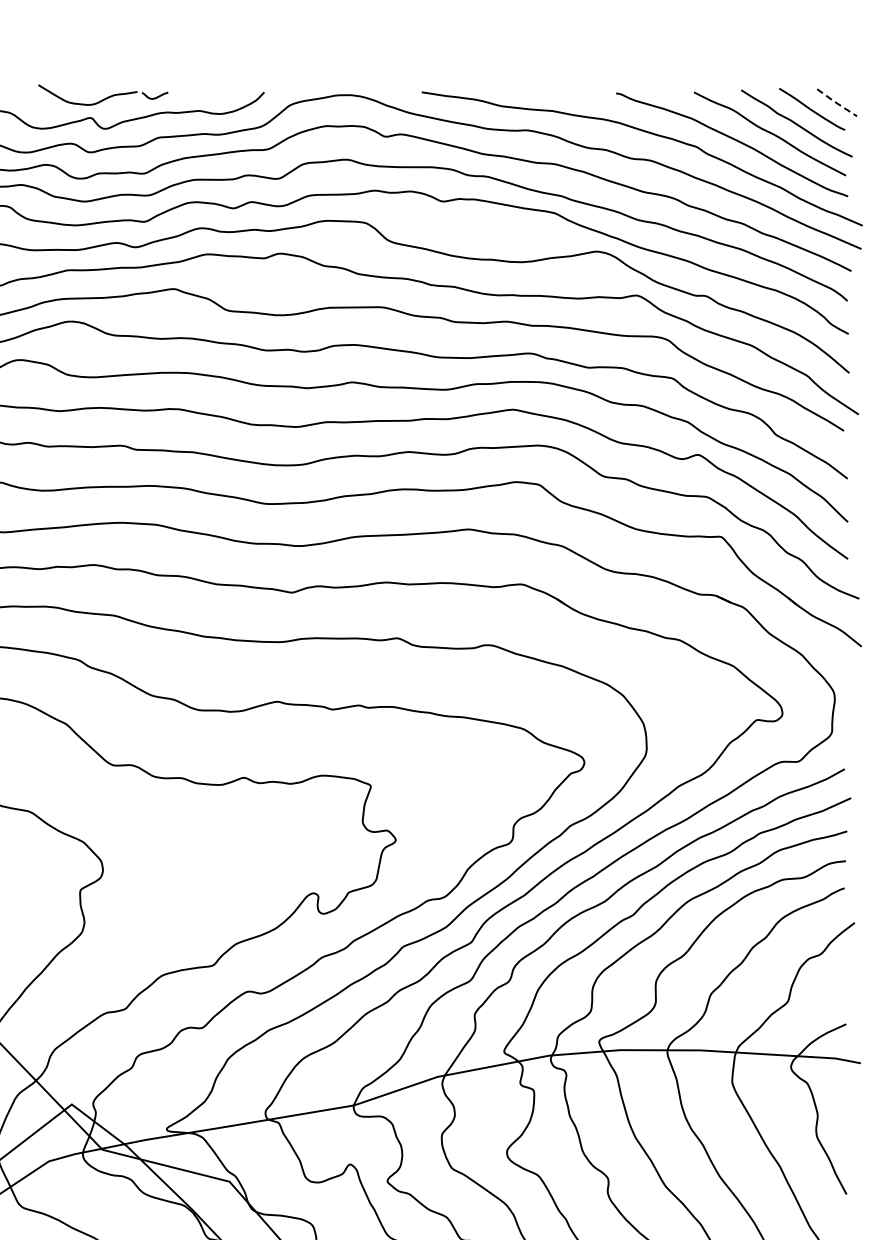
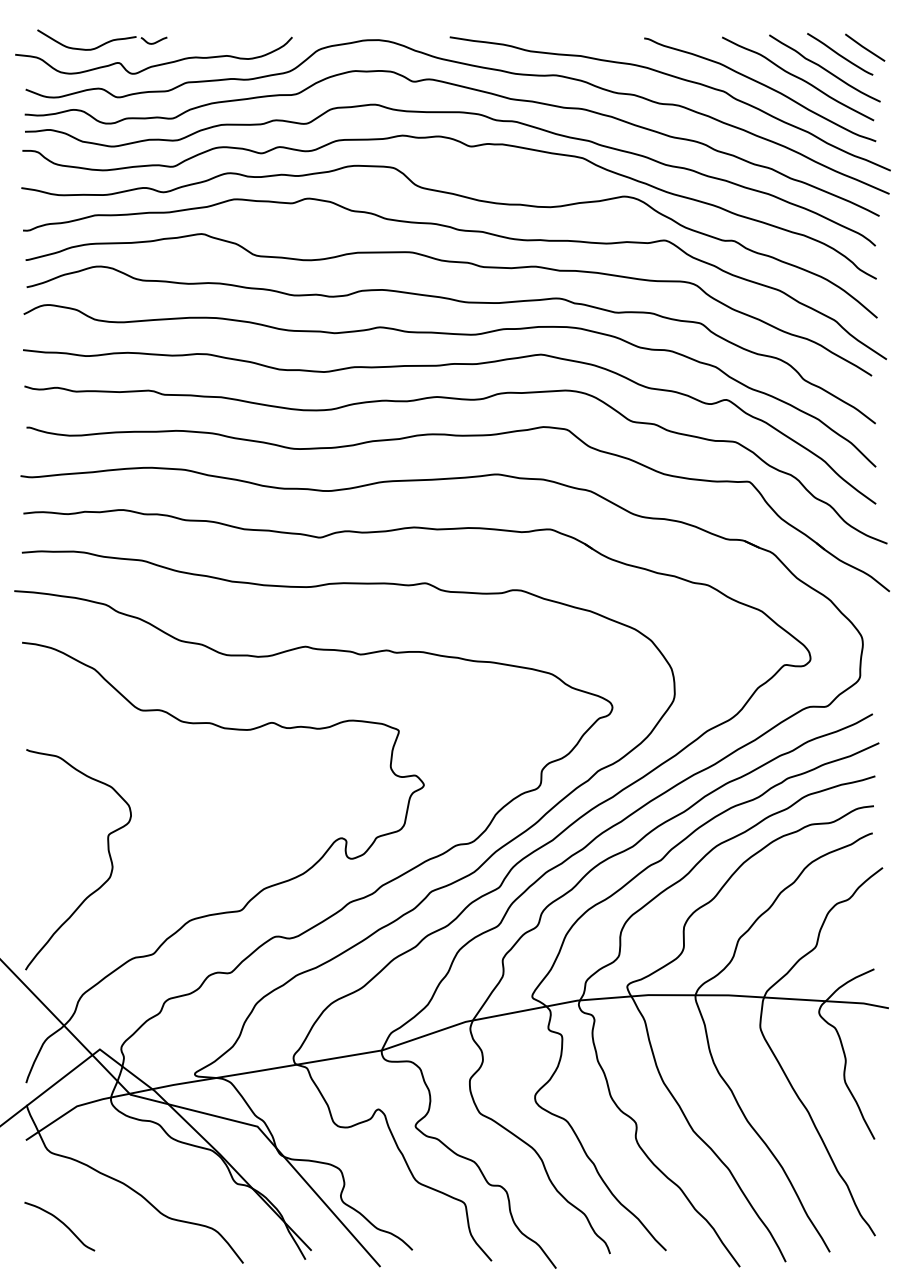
part: (103, 94) -> (102, 39), moved
line: (836, 102) -> (864, 47), dashed -> solid

